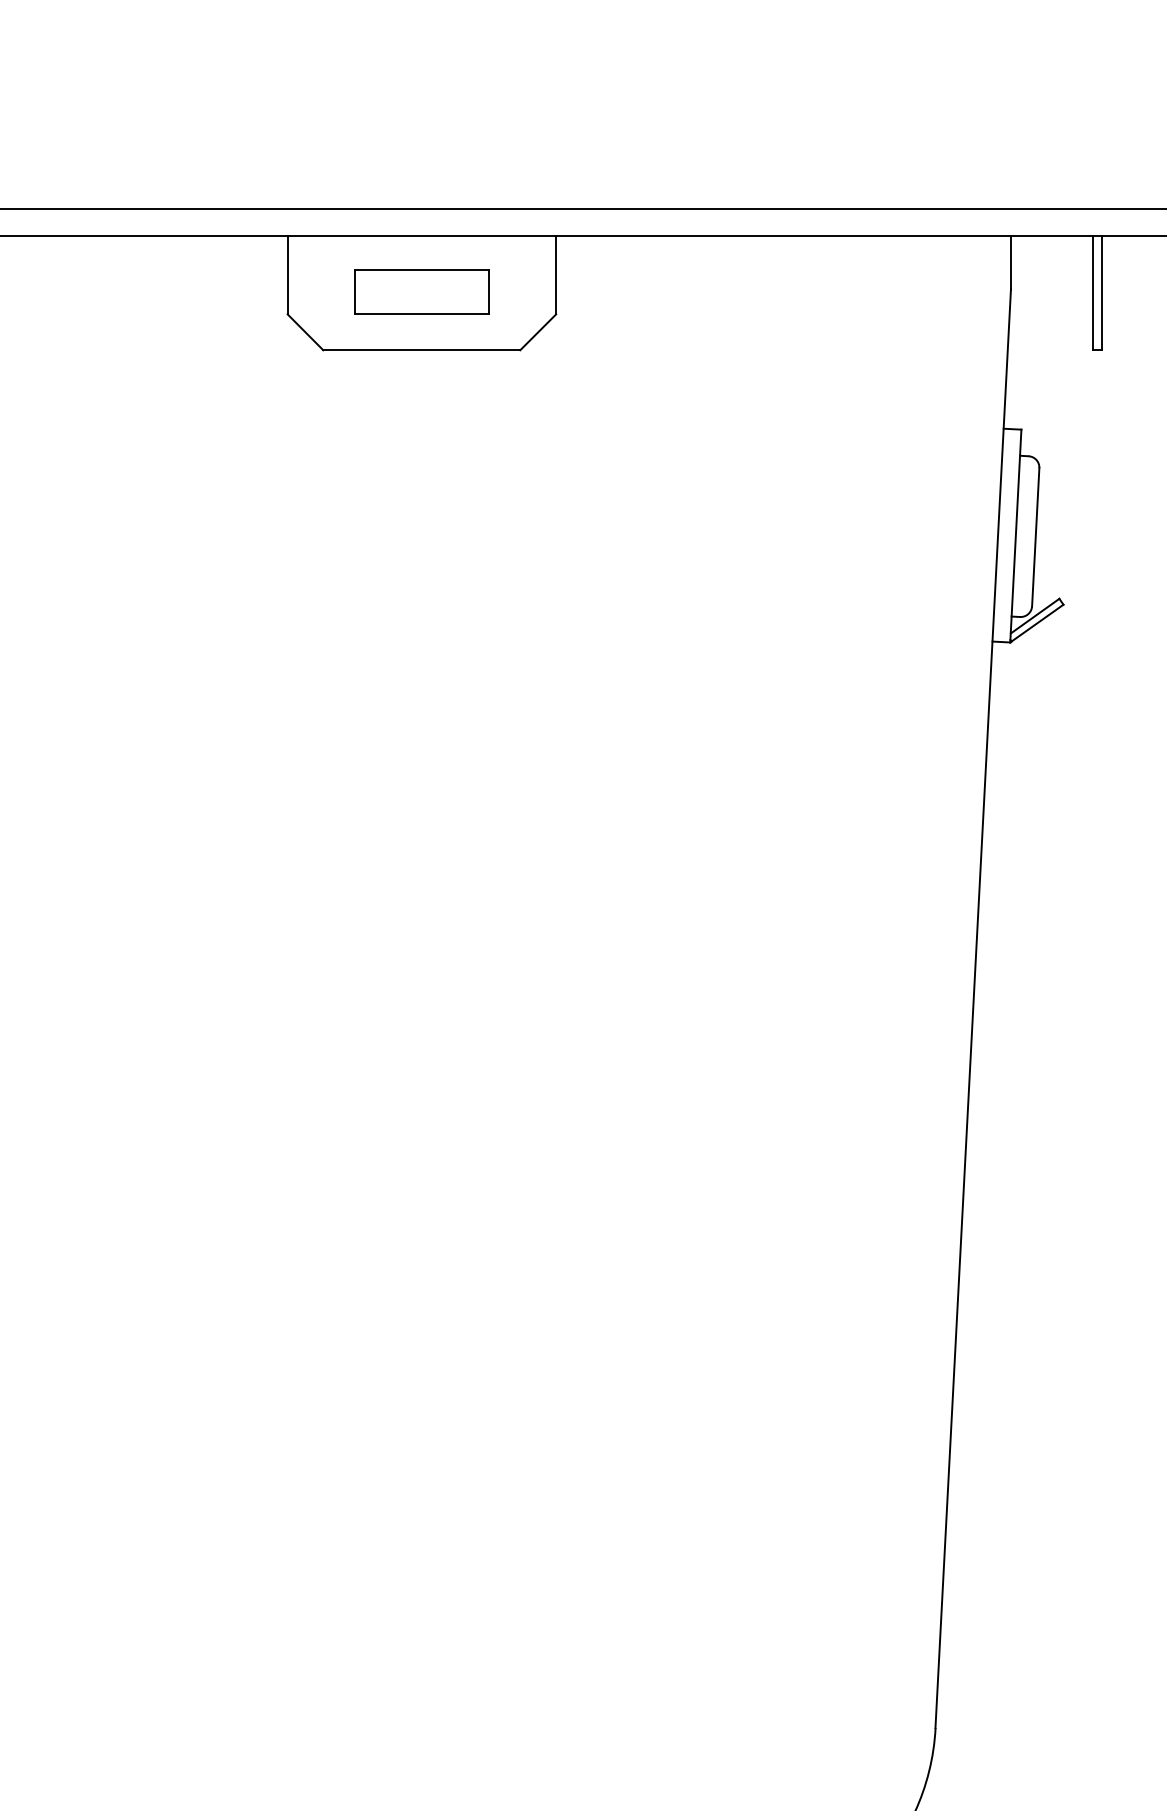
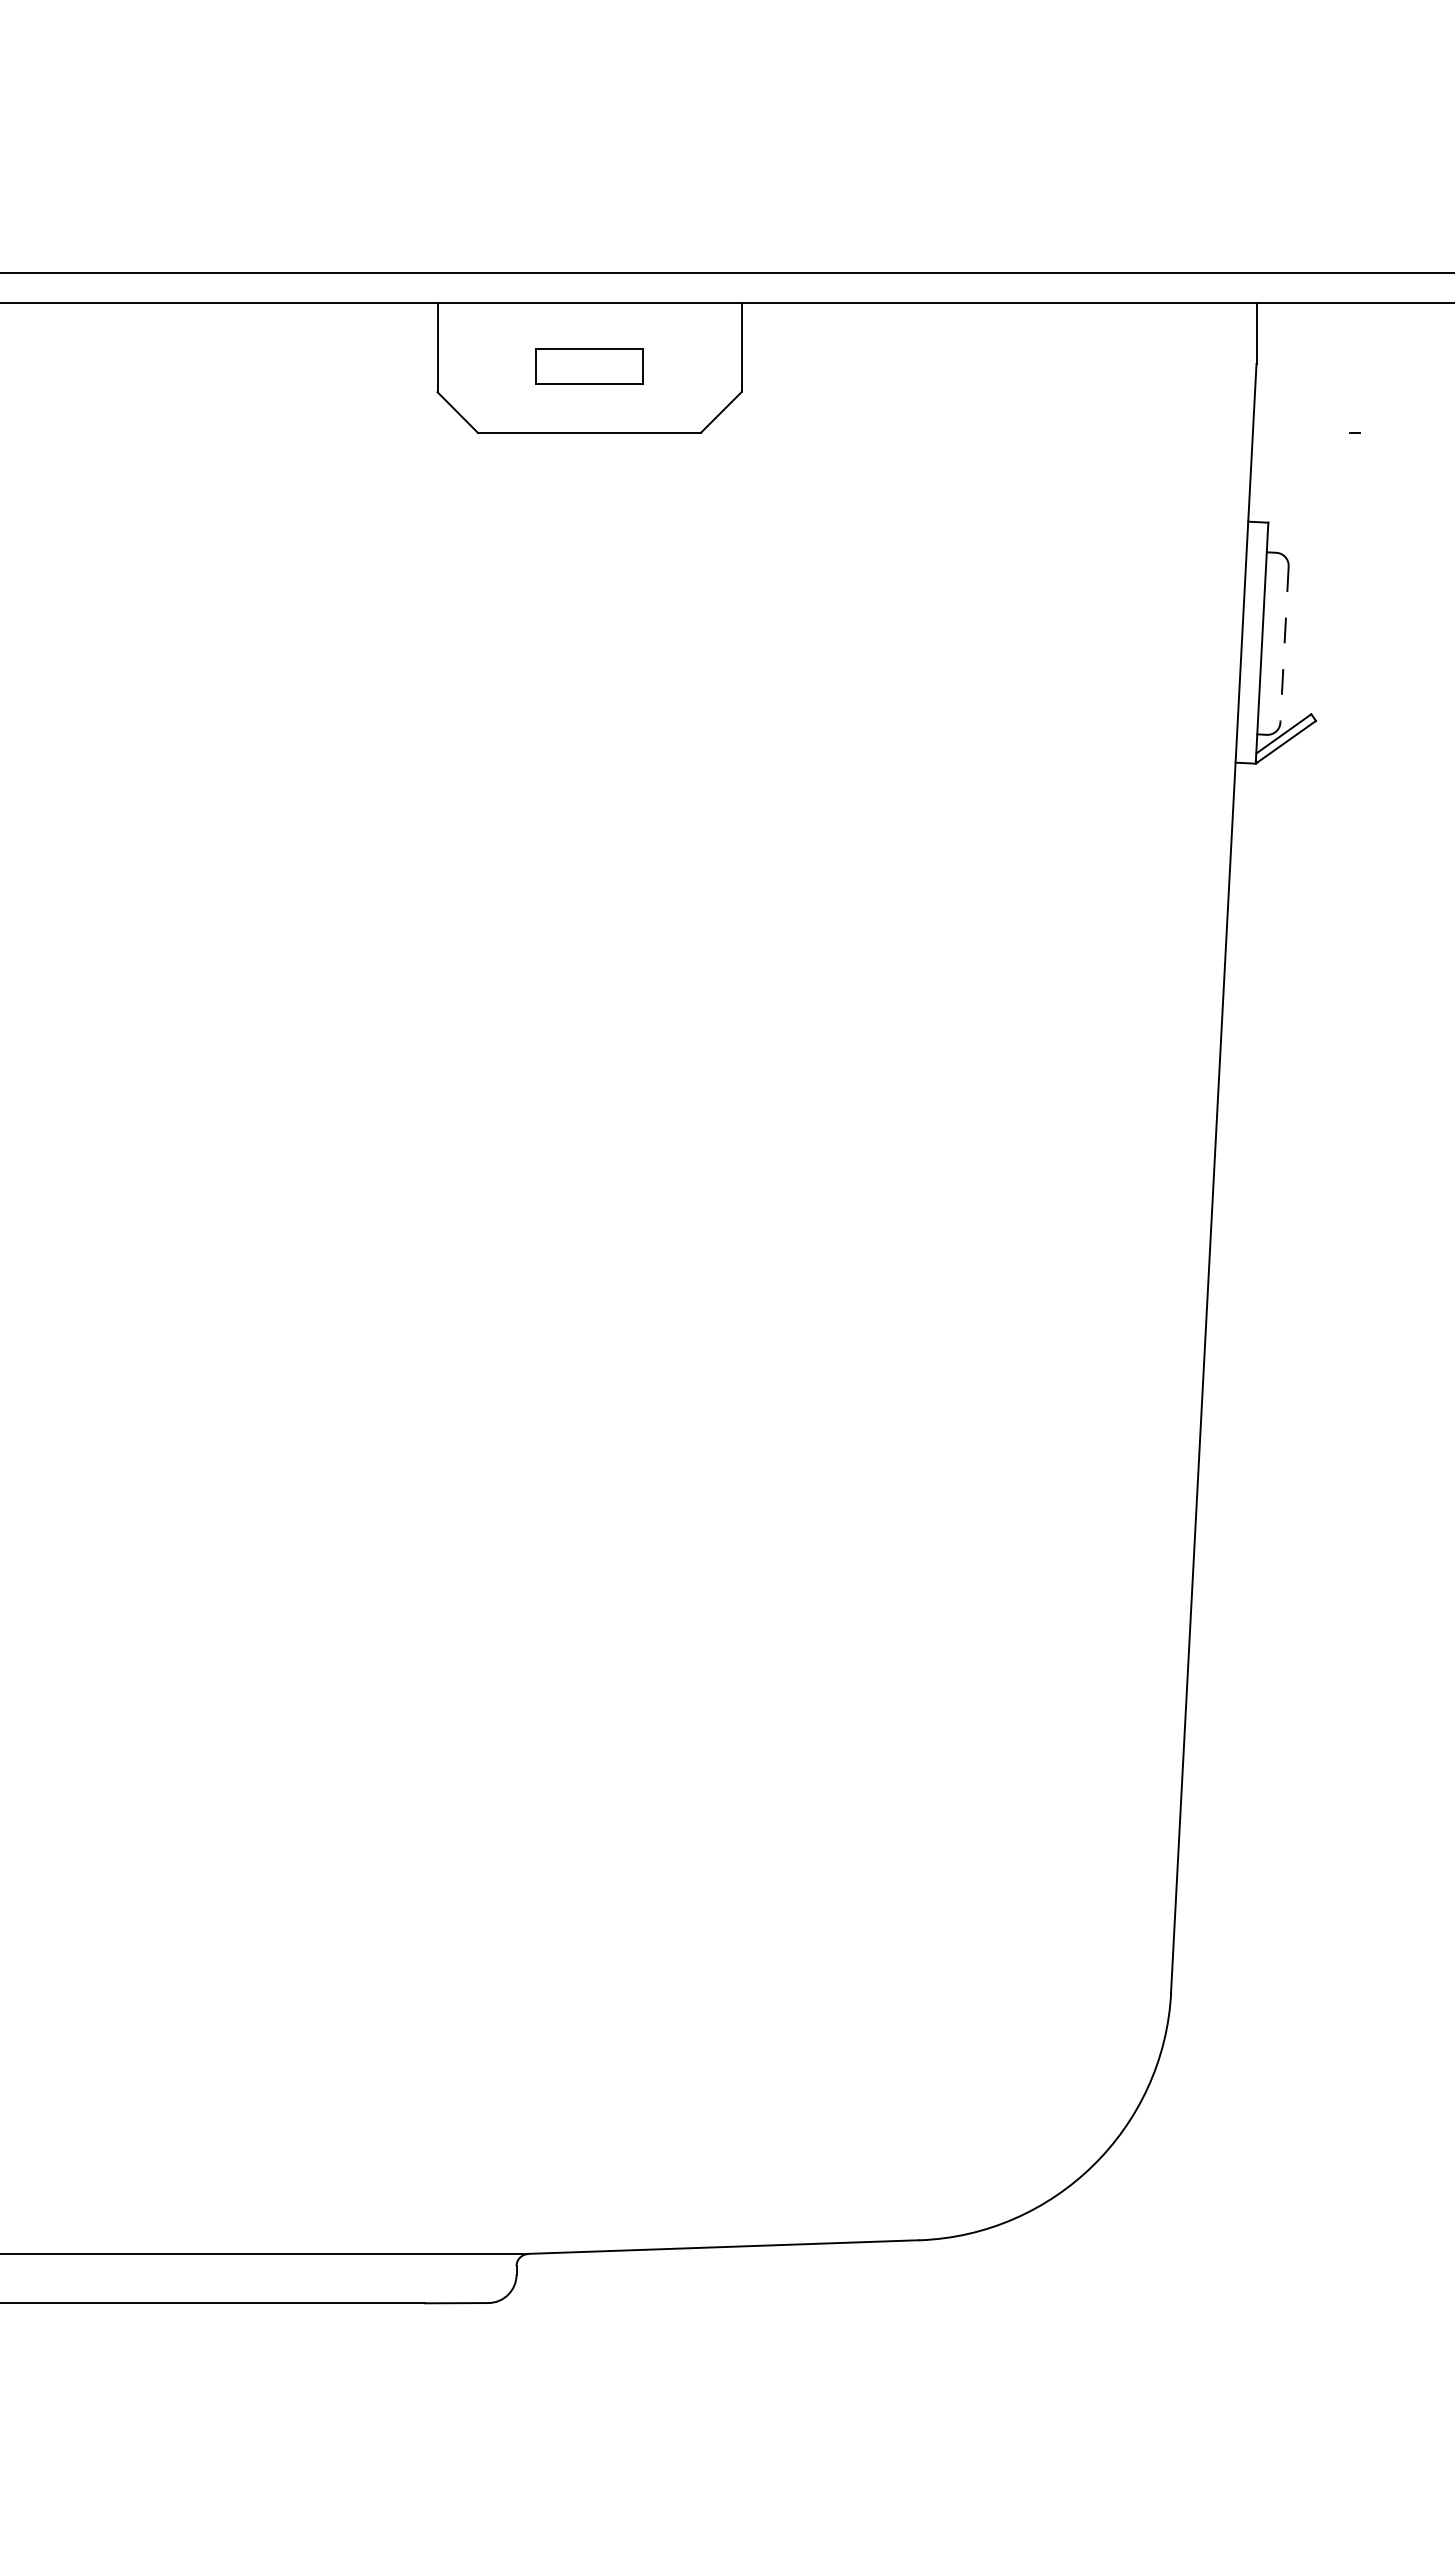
part: (421, 291) -> (589, 366), size x0.7
line: (1093, 292) -> (1349, 367), removed
line: (1102, 292) -> (1360, 367), removed
line: (1035, 537) -> (1284, 644), solid -> dashed

